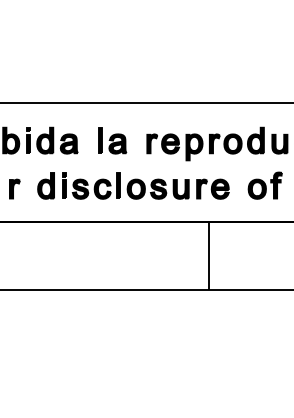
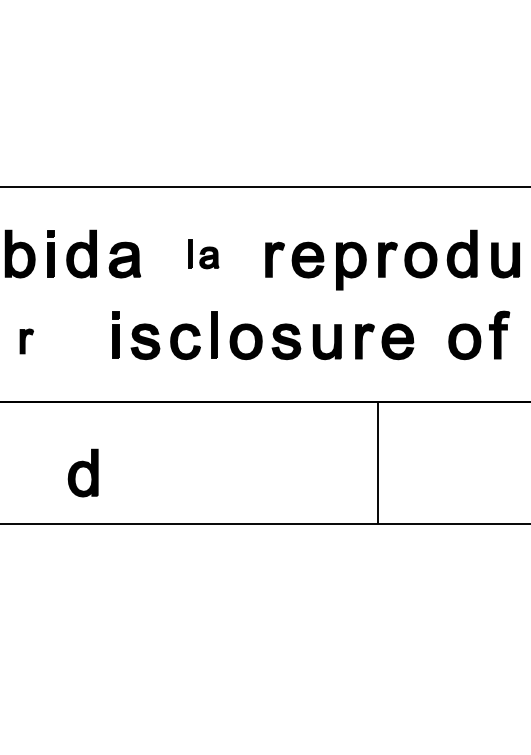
part: (112, 140) -> (203, 253), size x0.6
part: (45, 185) -> (82, 472), moved
part: (14, 188) -> (26, 340), size x0.7

